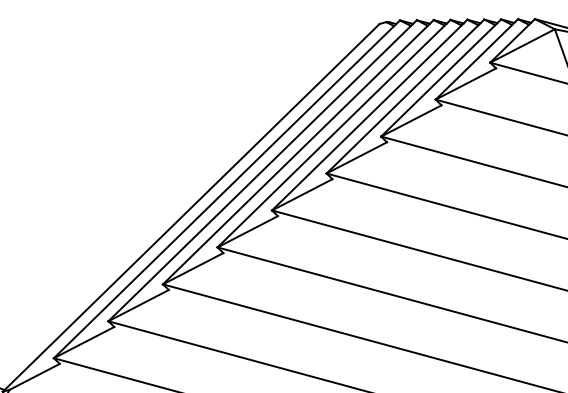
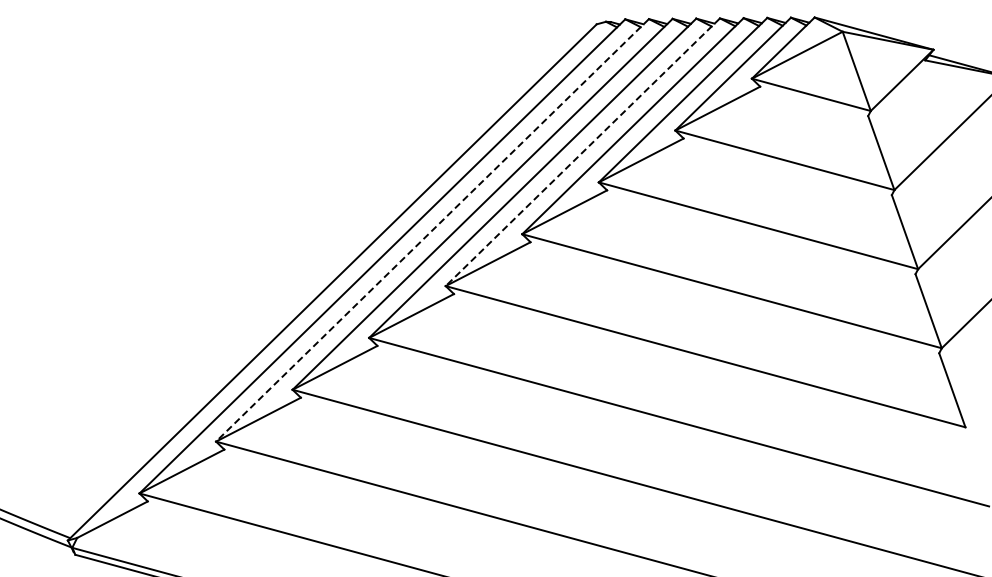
line: (369, 115) -> (582, 152), solid -> dashed
line: (262, 170) -> (432, 230), solid -> dashed

